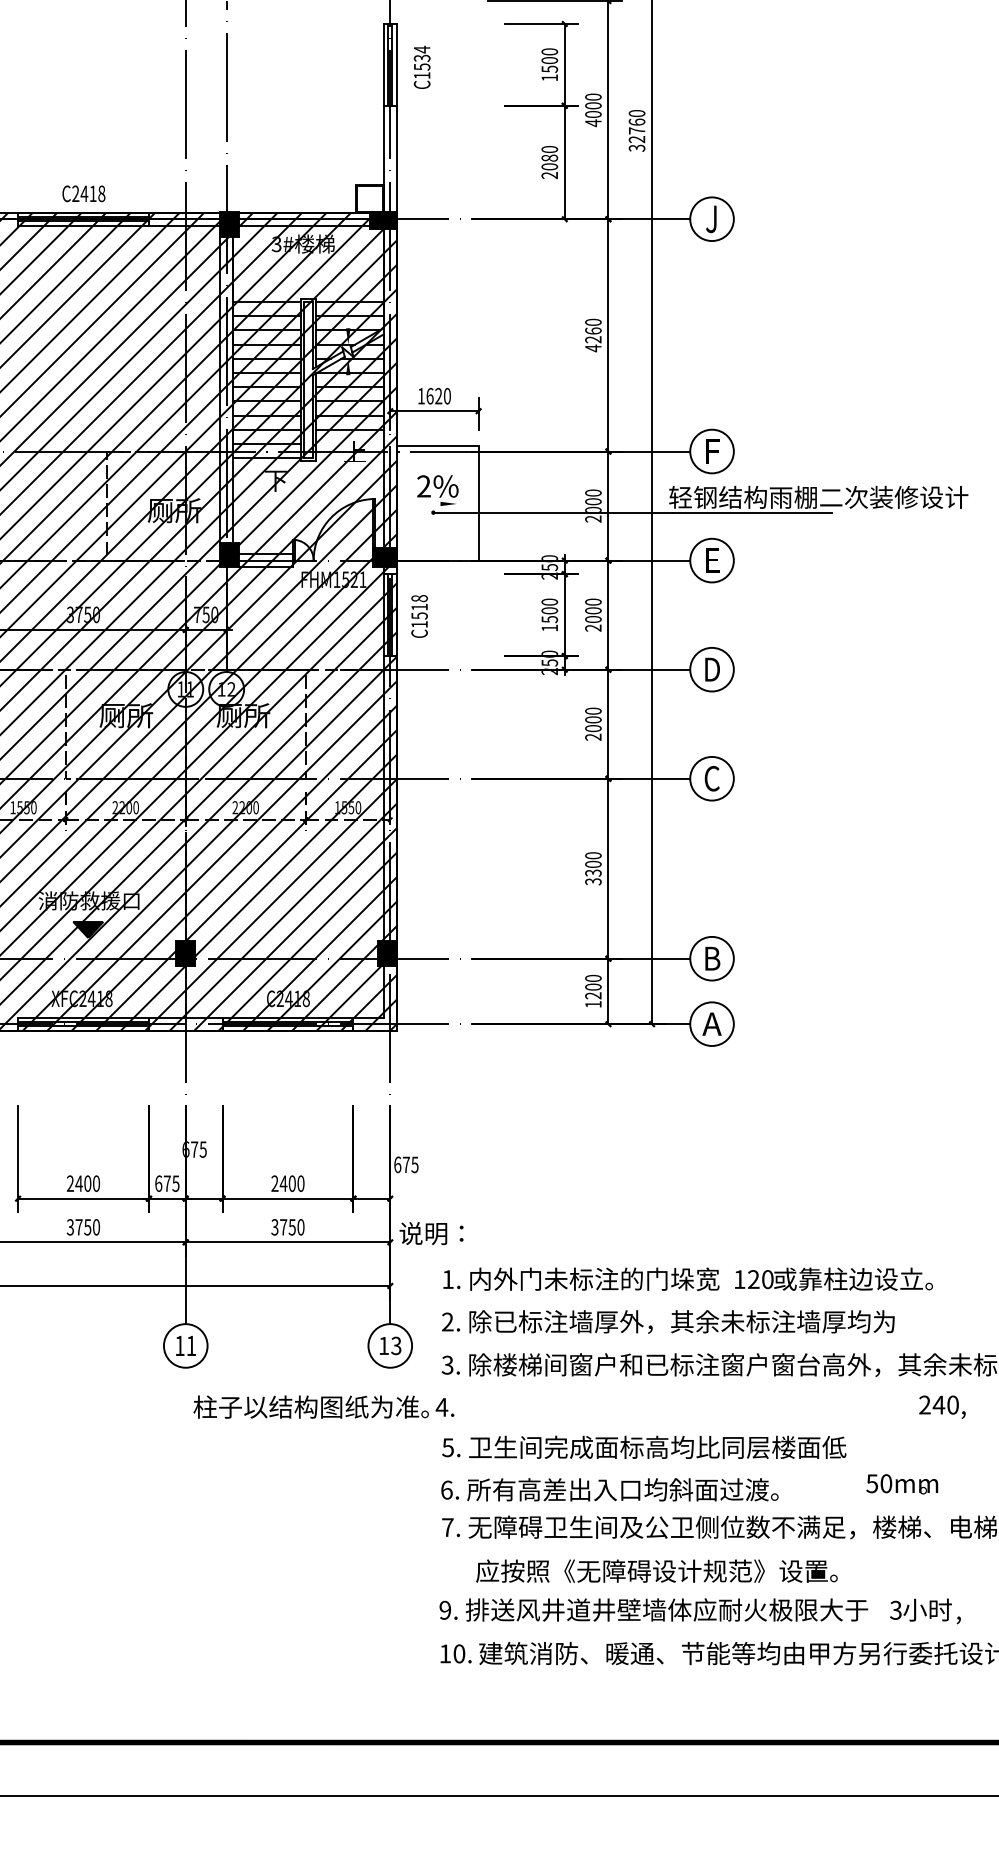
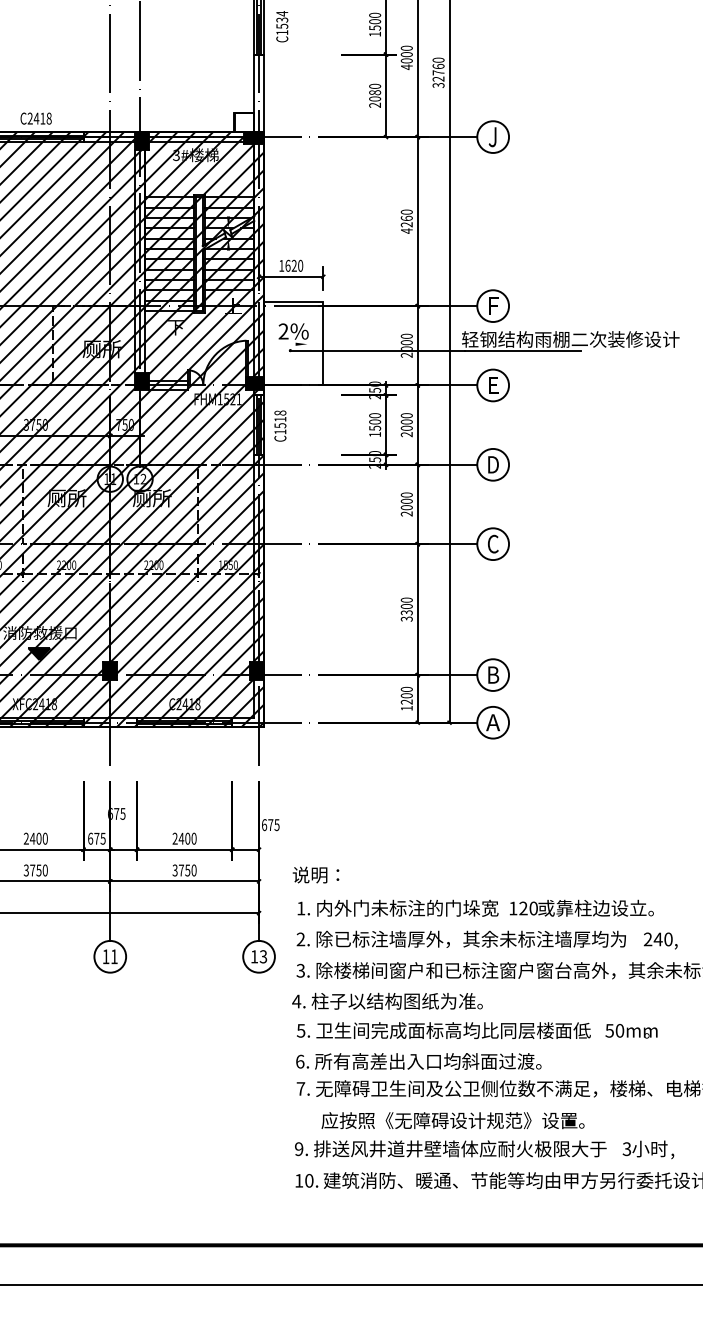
text: (431, 1233) -> (315, 875), moved
text: (310, 1406) -> (396, 1000), moved
text: (942, 1406) -> (660, 940), moved
text: (902, 1484) -> (631, 1031), moved

